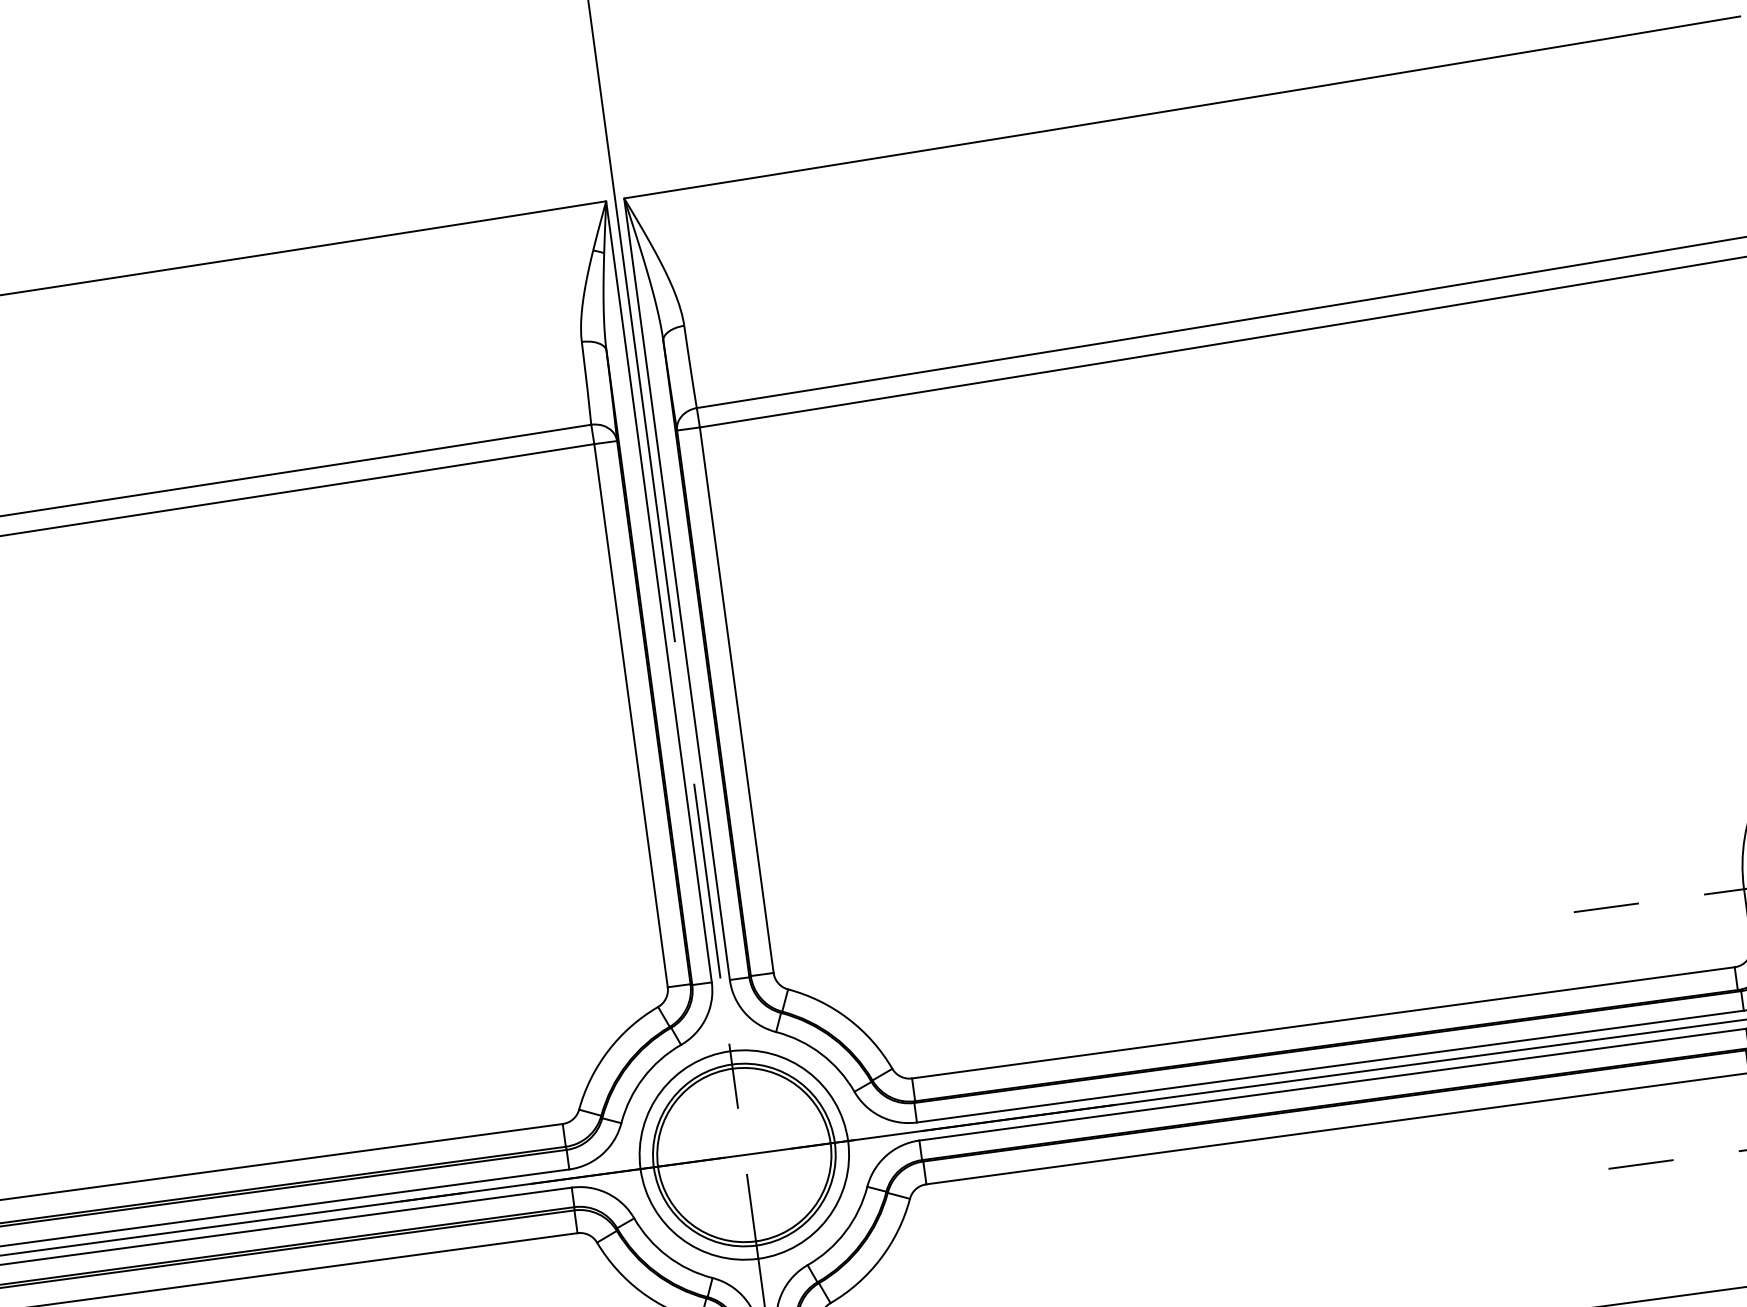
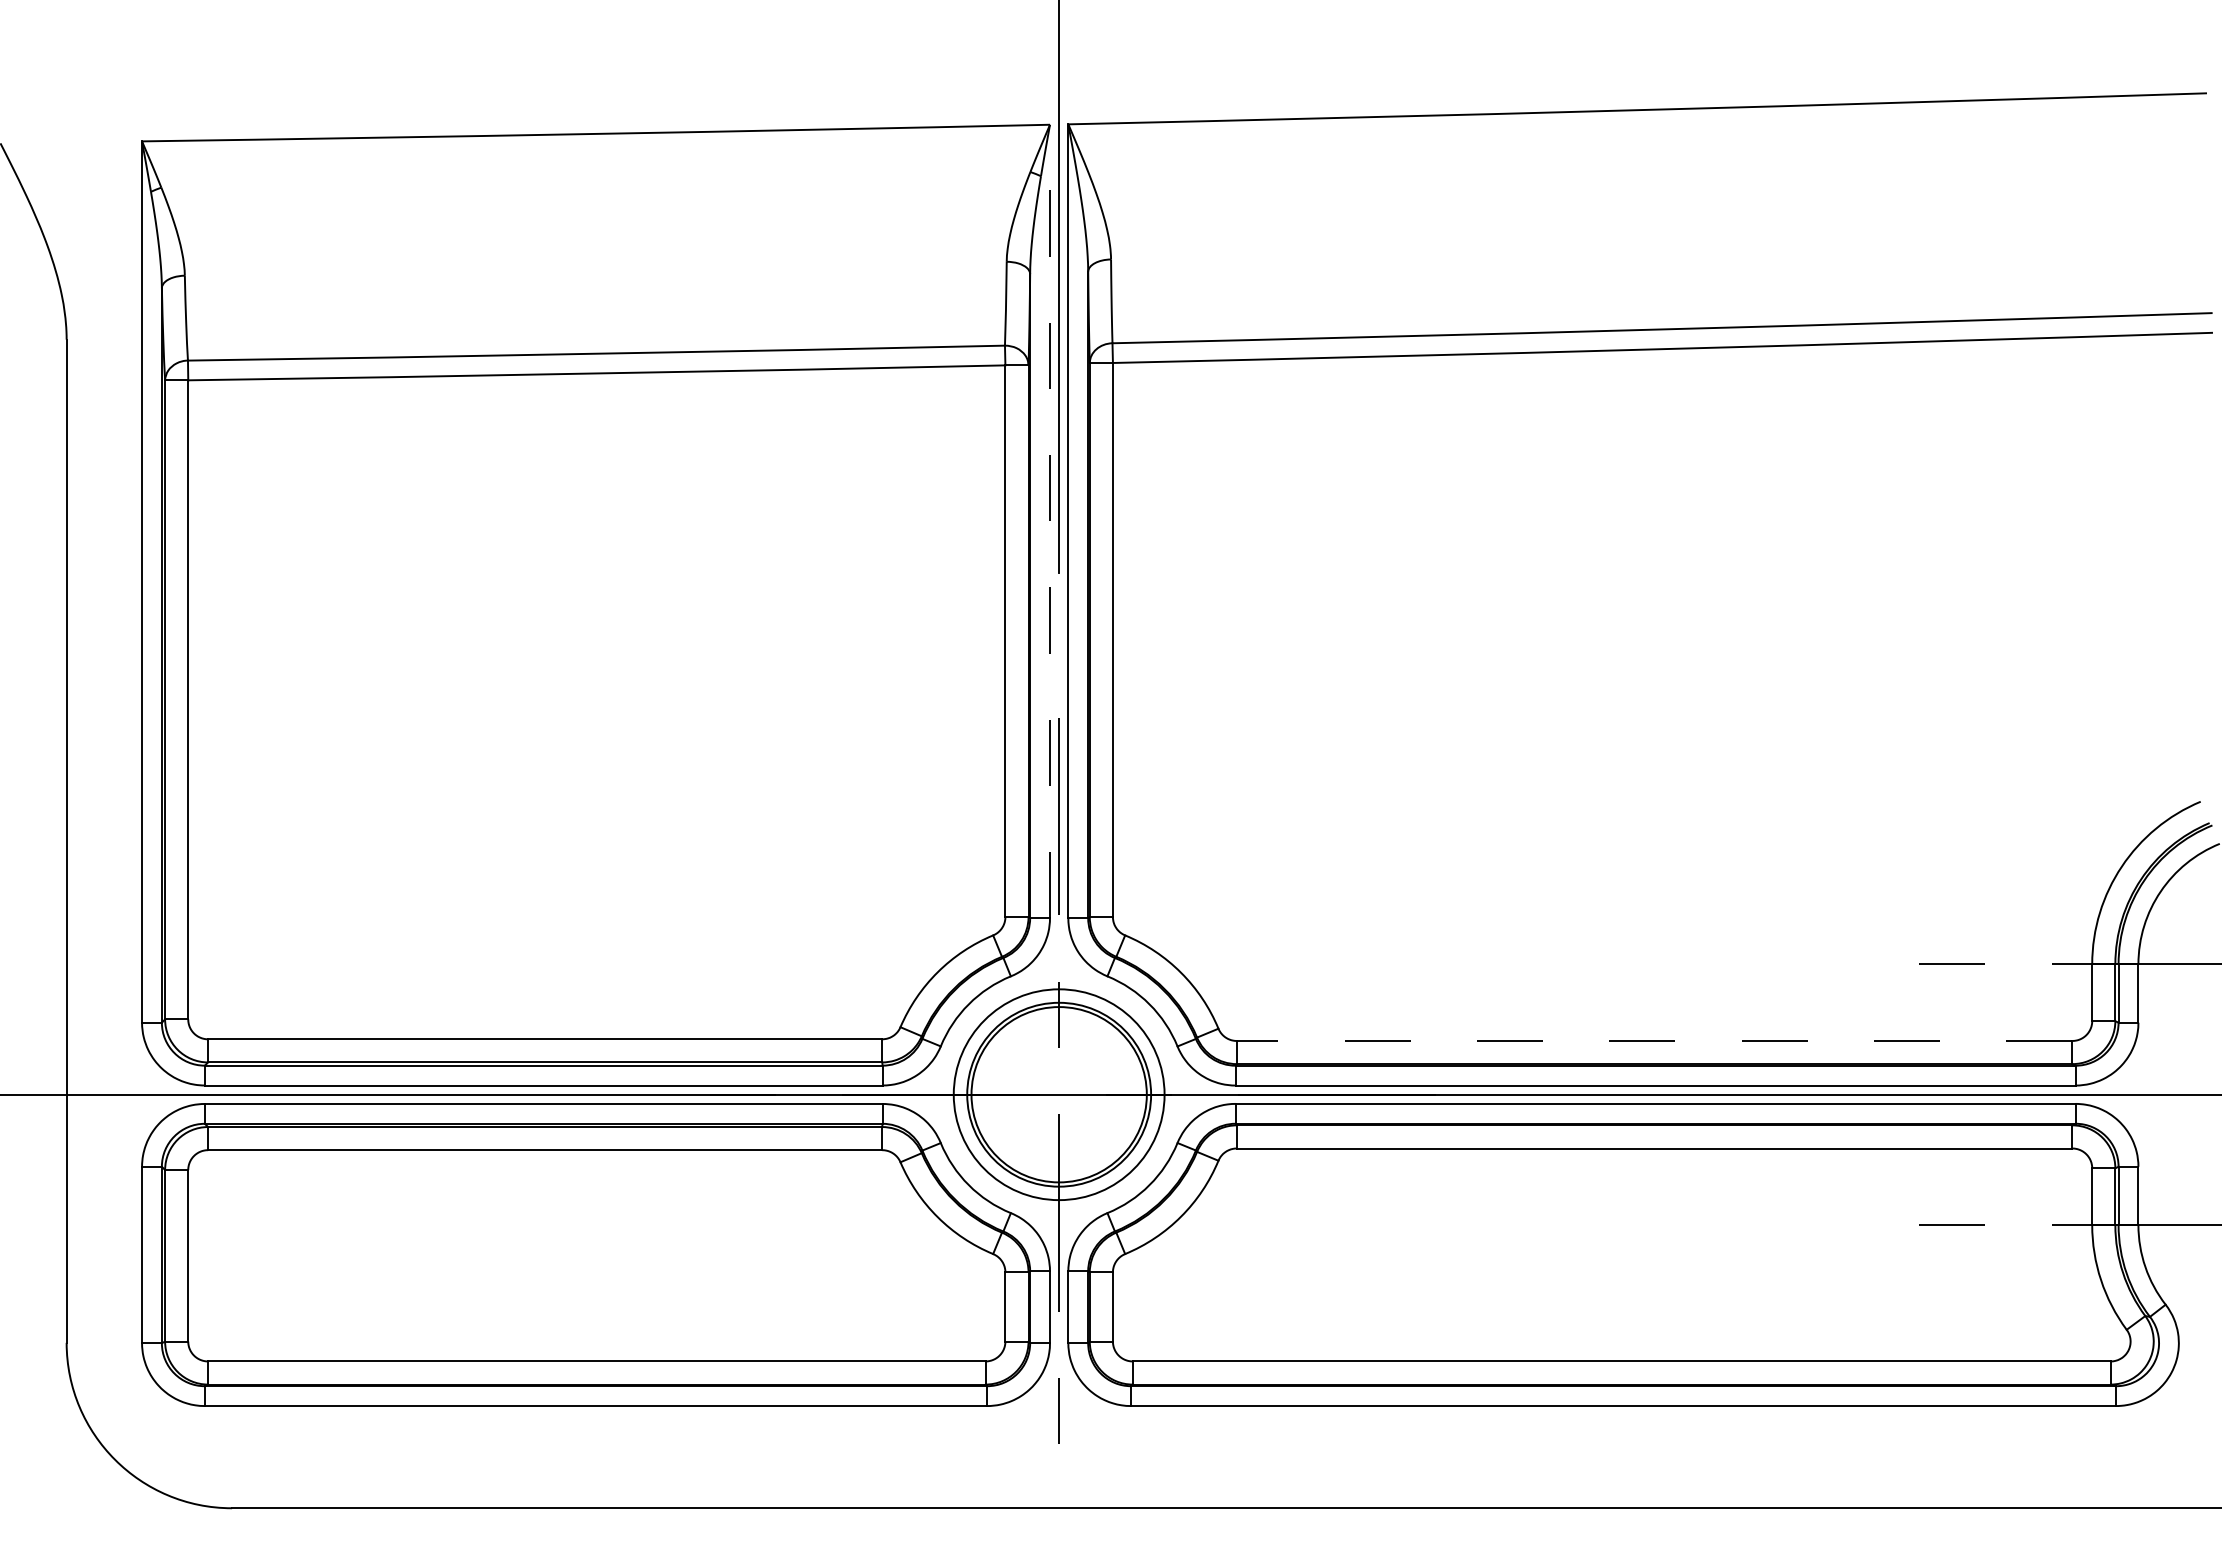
line: (659, 591) -> (1050, 521), solid -> dashed
line: (1323, 1022) -> (1654, 1040), solid -> dashed

